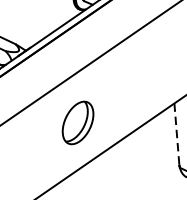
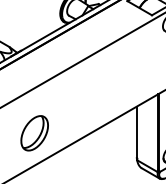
part: (77, 123) -> (34, 133), moved
line: (176, 134) -> (136, 132), dashed -> solid

